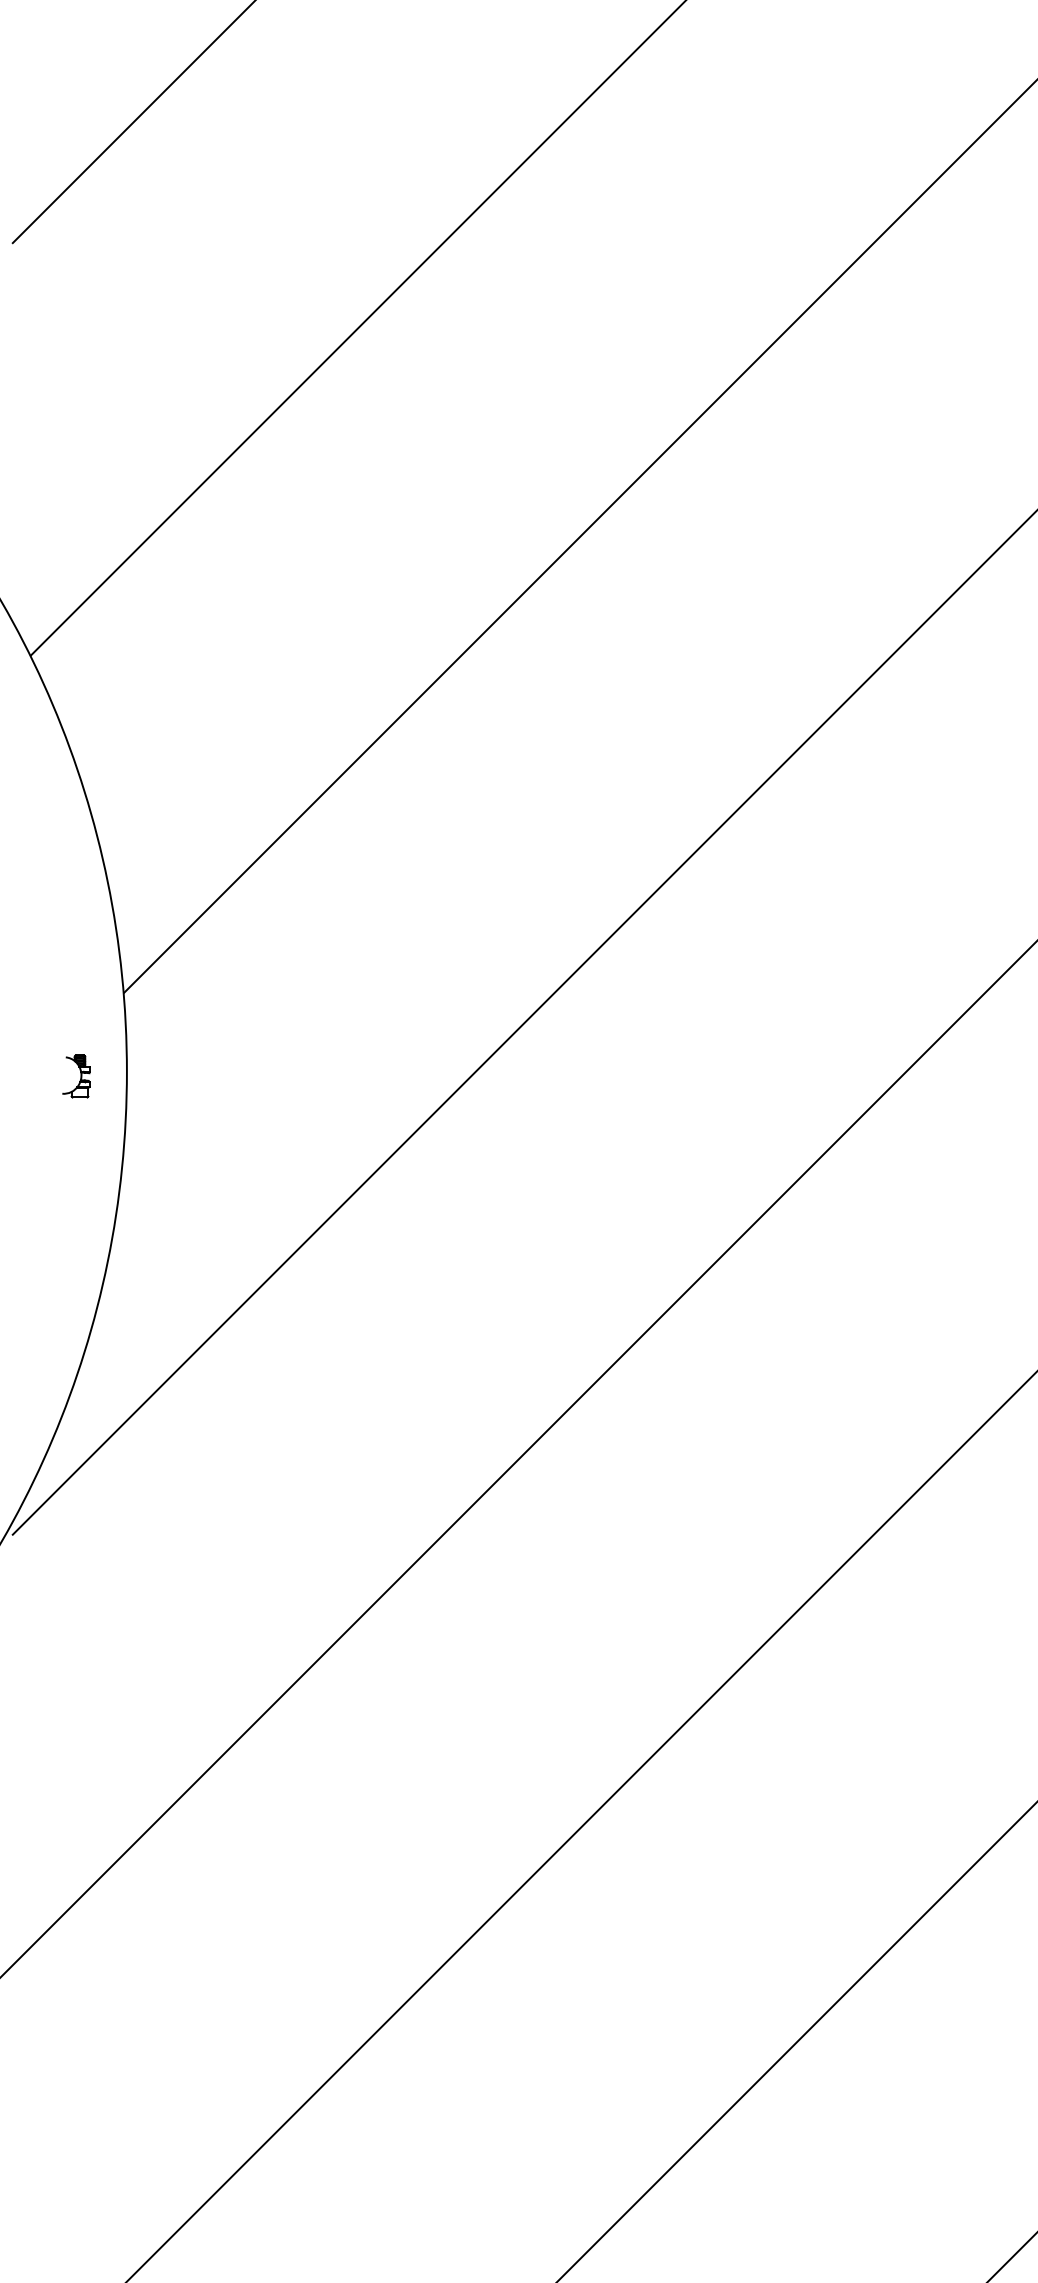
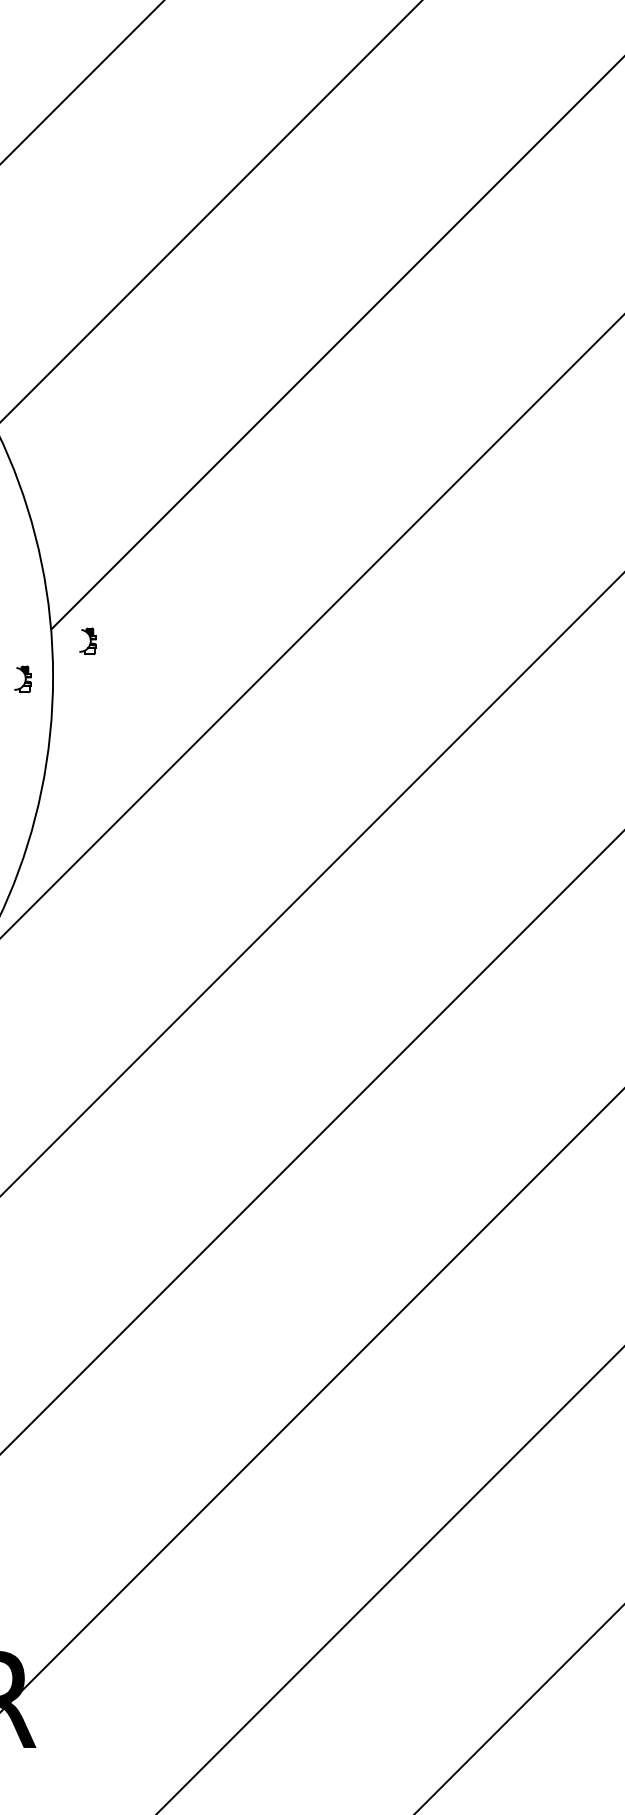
part: (184, 1013) -> (87, 641), added

